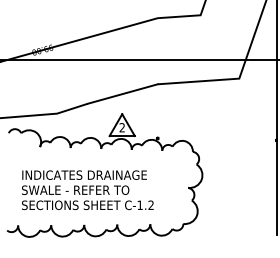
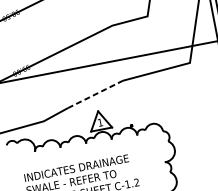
line: (123, 93) -> (95, 93), solid -> dashed
text: (121, 127) -> (99, 122), 2 -> 1

